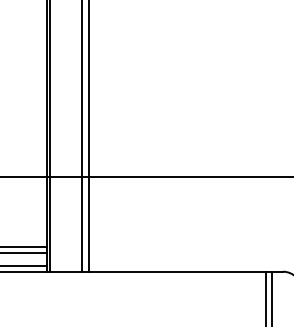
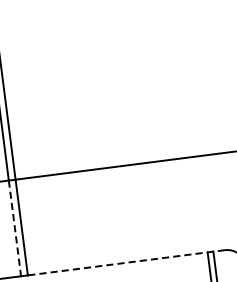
line: (81, 224) -> (14, 228), solid -> dashed
line: (185, 271) -> (126, 262), solid -> dashed

